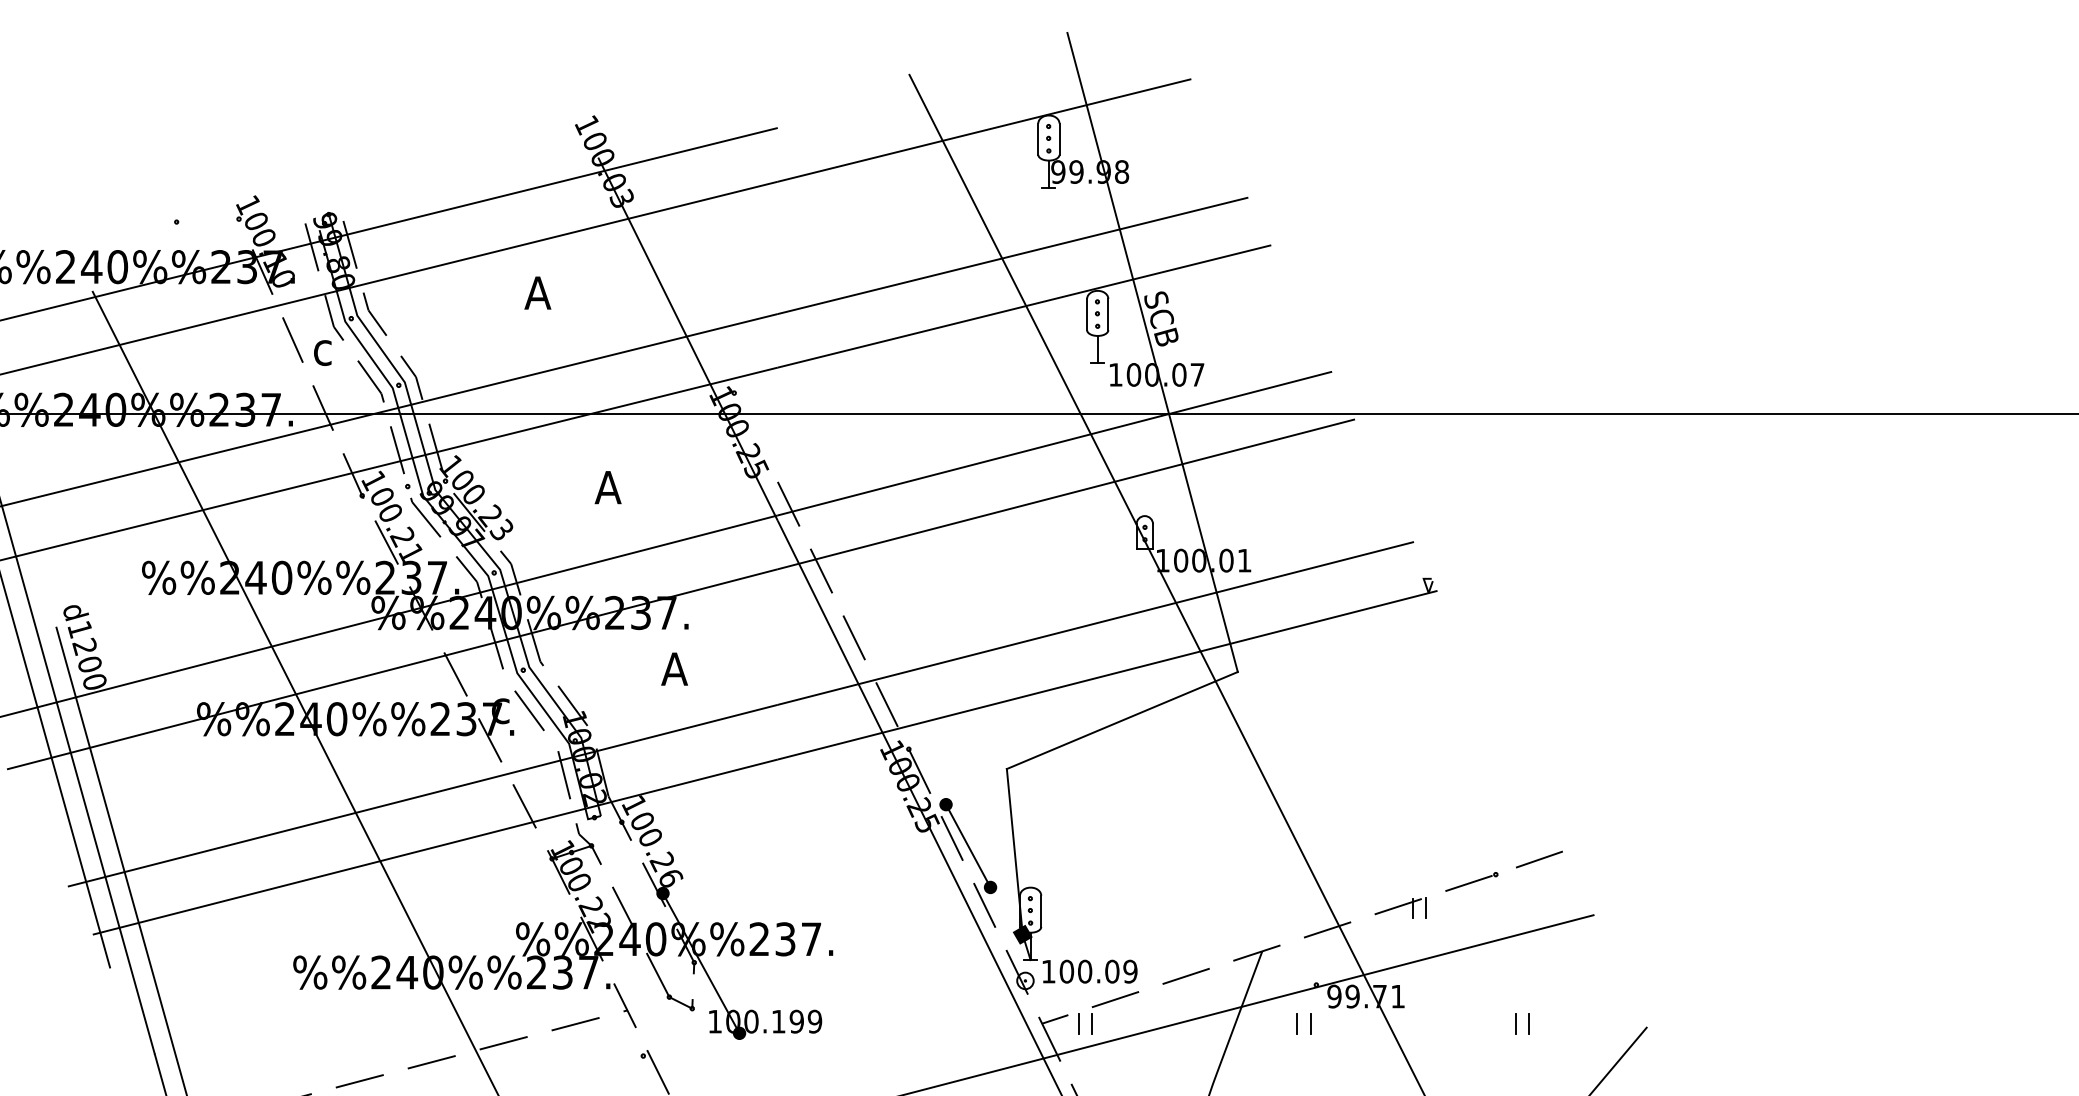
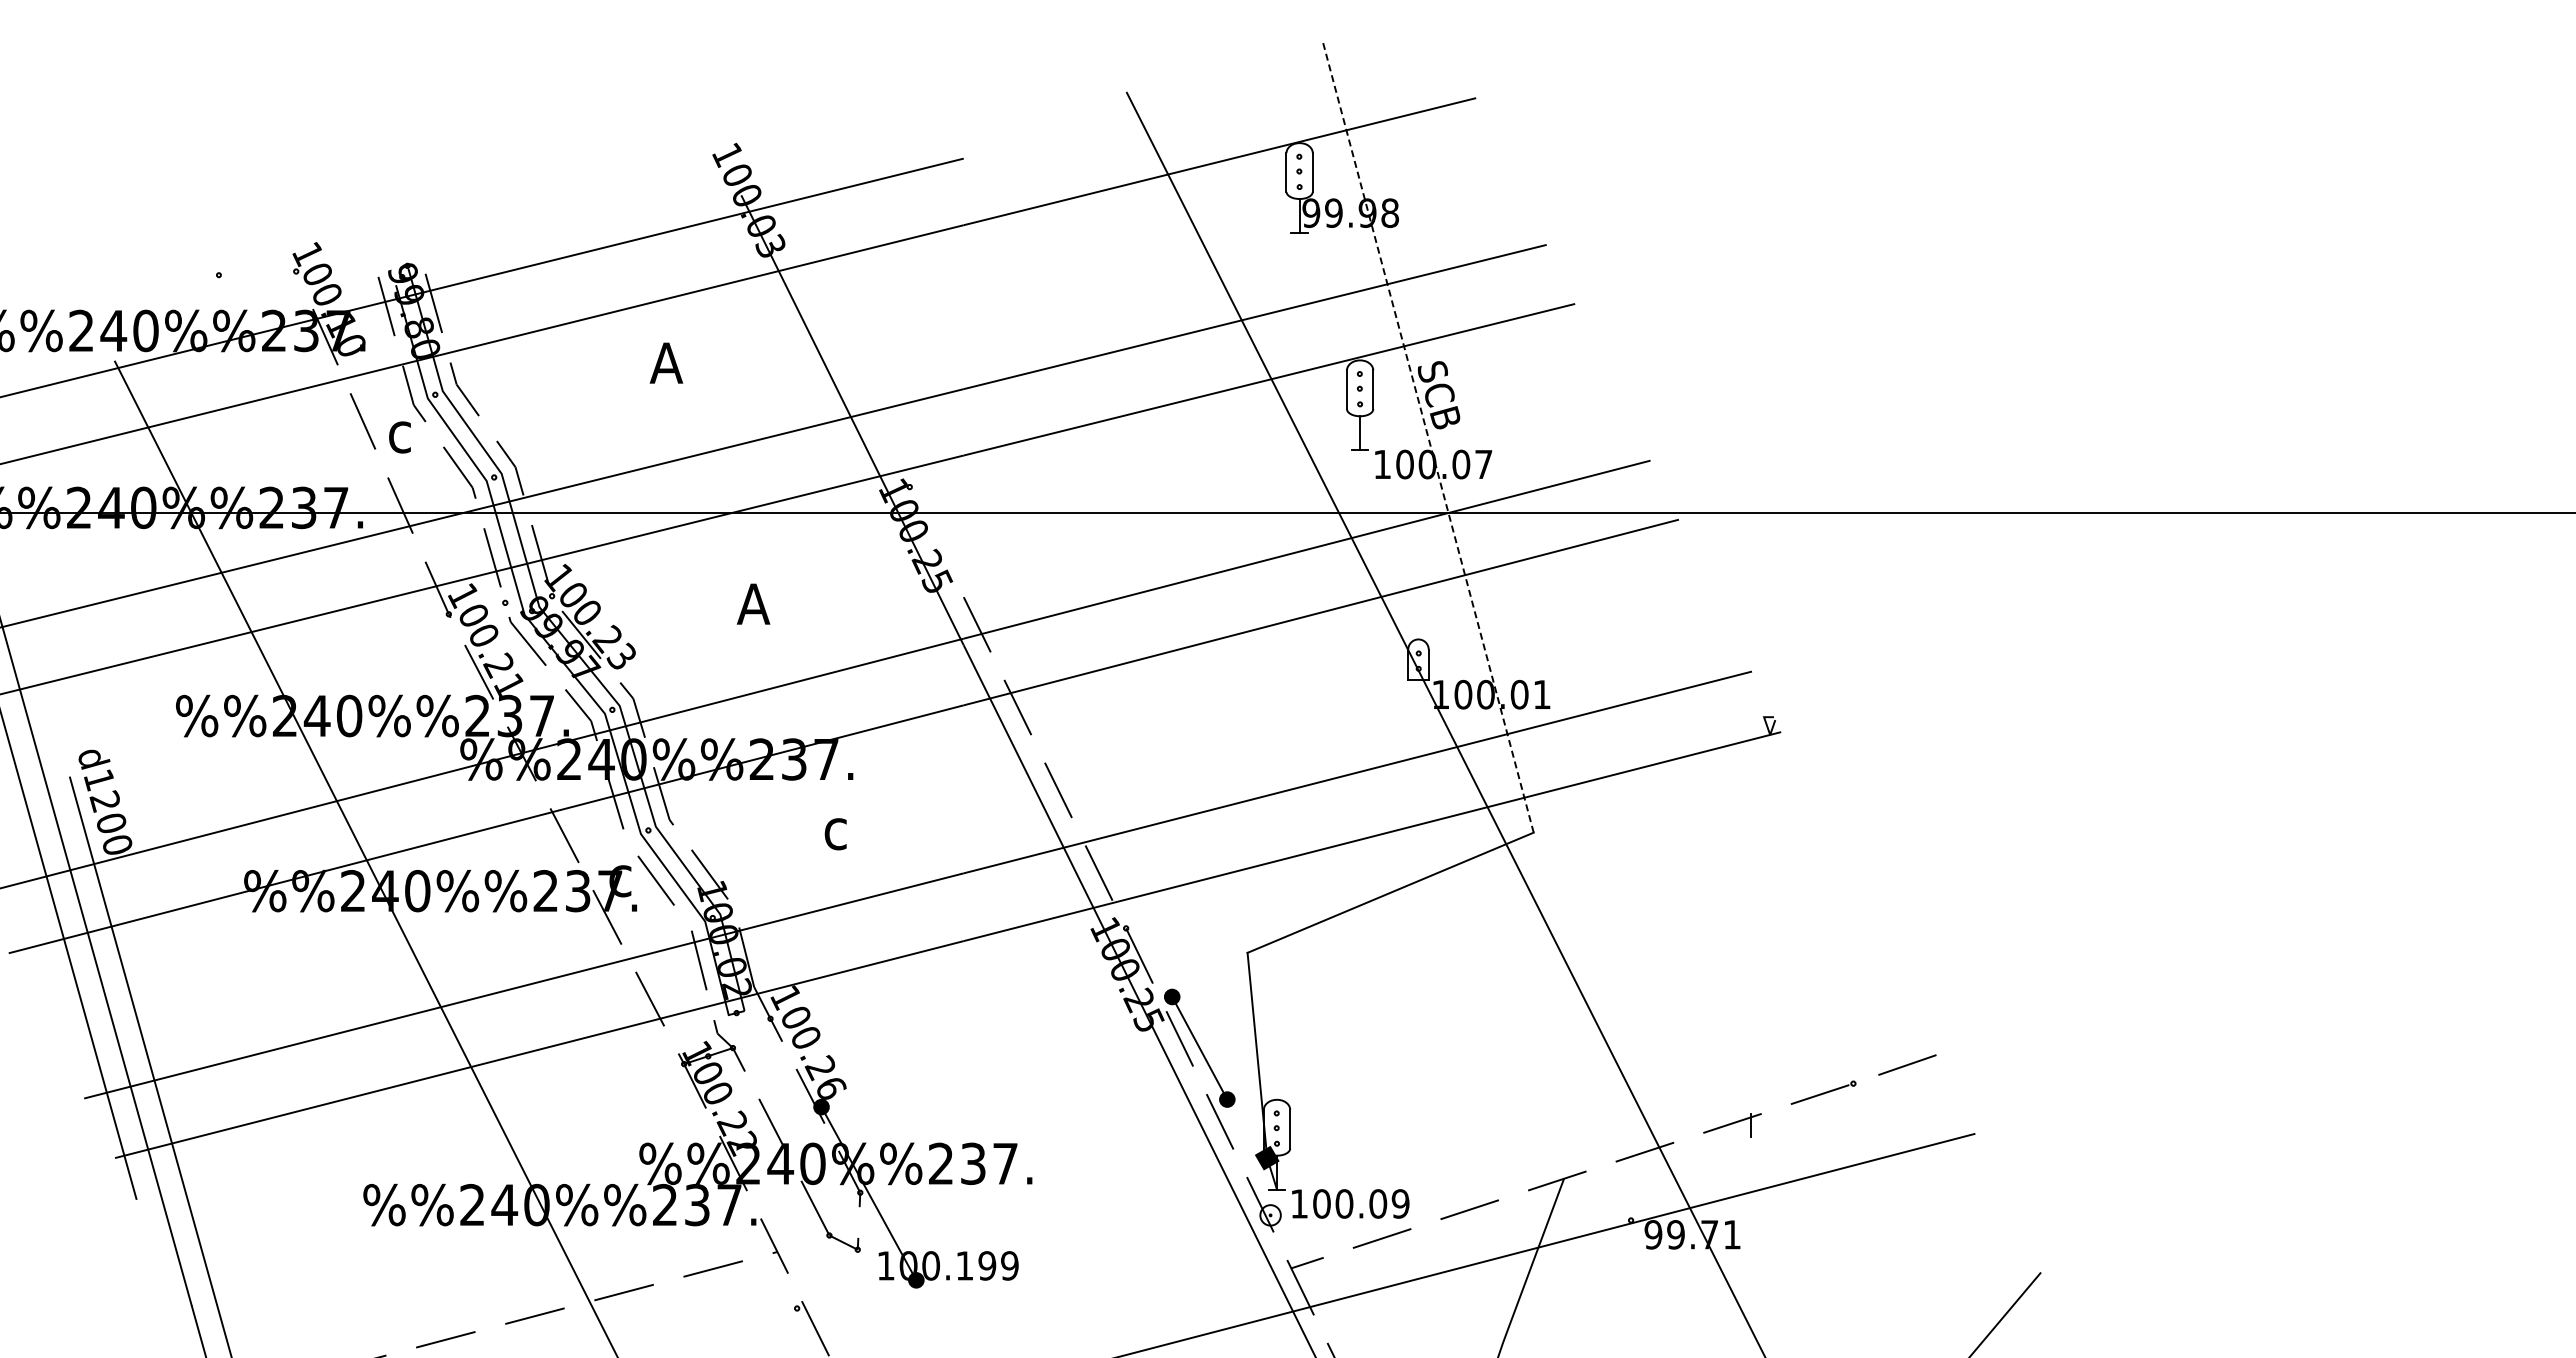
line: (1152, 352) -> (1428, 436), solid -> dashed
text: (674, 669) -> (835, 829), A -> c
line: (1426, 907) -> (1767, 1124), removed
line: (1079, 1023) -> (1337, 1268), removed
line: (1092, 1023) -> (1353, 1268), removed
line: (1297, 1023) -> (1607, 1268), removed
line: (1310, 1023) -> (1623, 1268), removed
line: (1516, 1023) -> (1878, 1268), removed
line: (1529, 1023) -> (1894, 1268), removed

